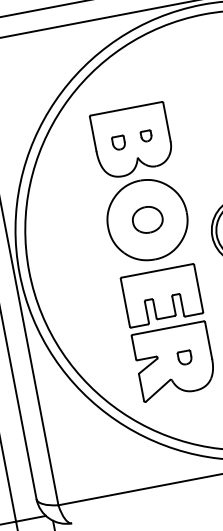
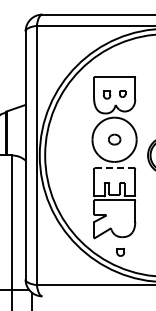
part: (147, 219) -> (114, 139), size x0.7
line: (157, 271) -> (114, 168), solid -> dashed
part: (184, 358) -> (120, 252), moved

